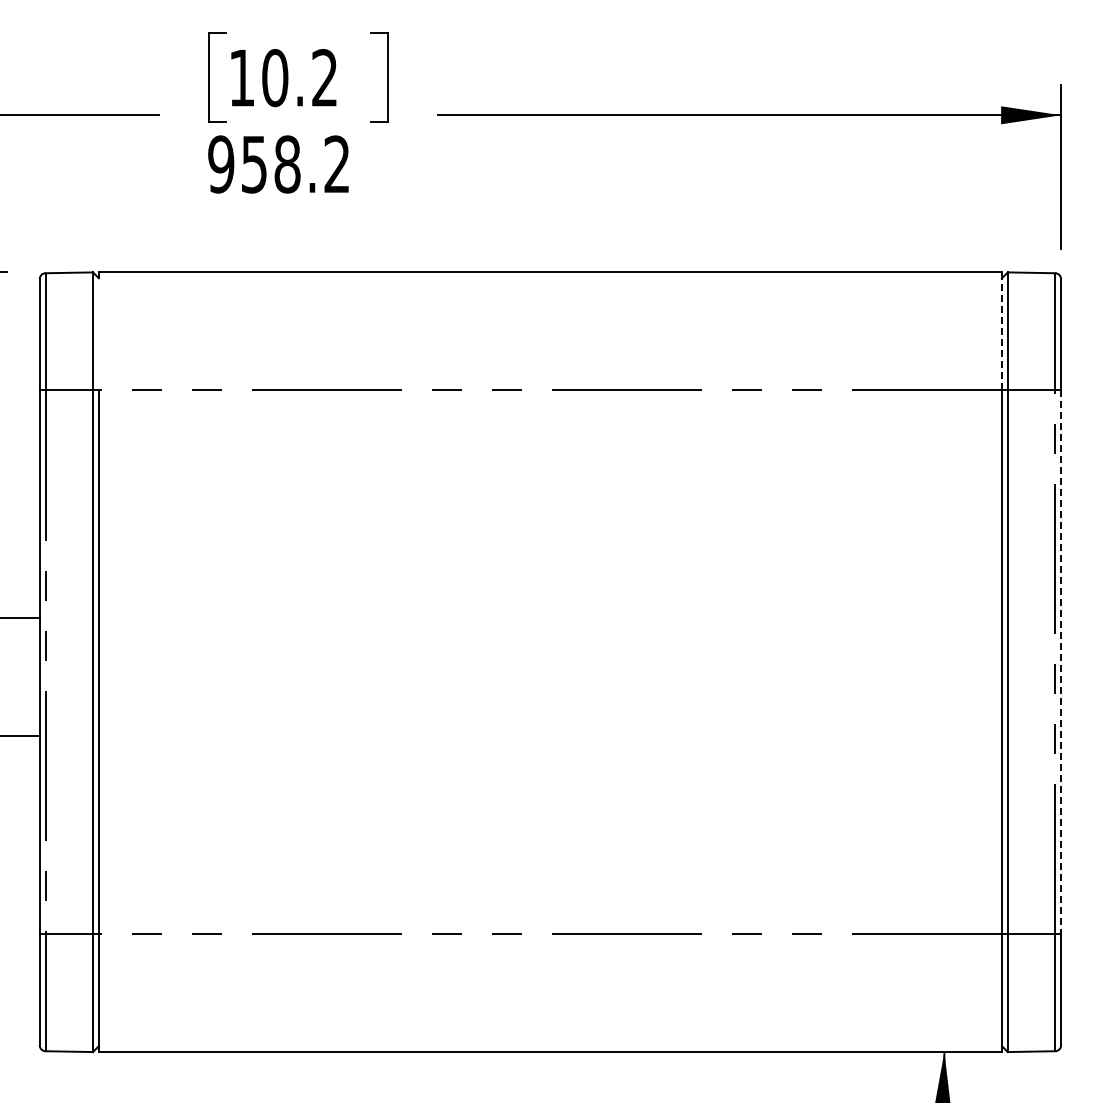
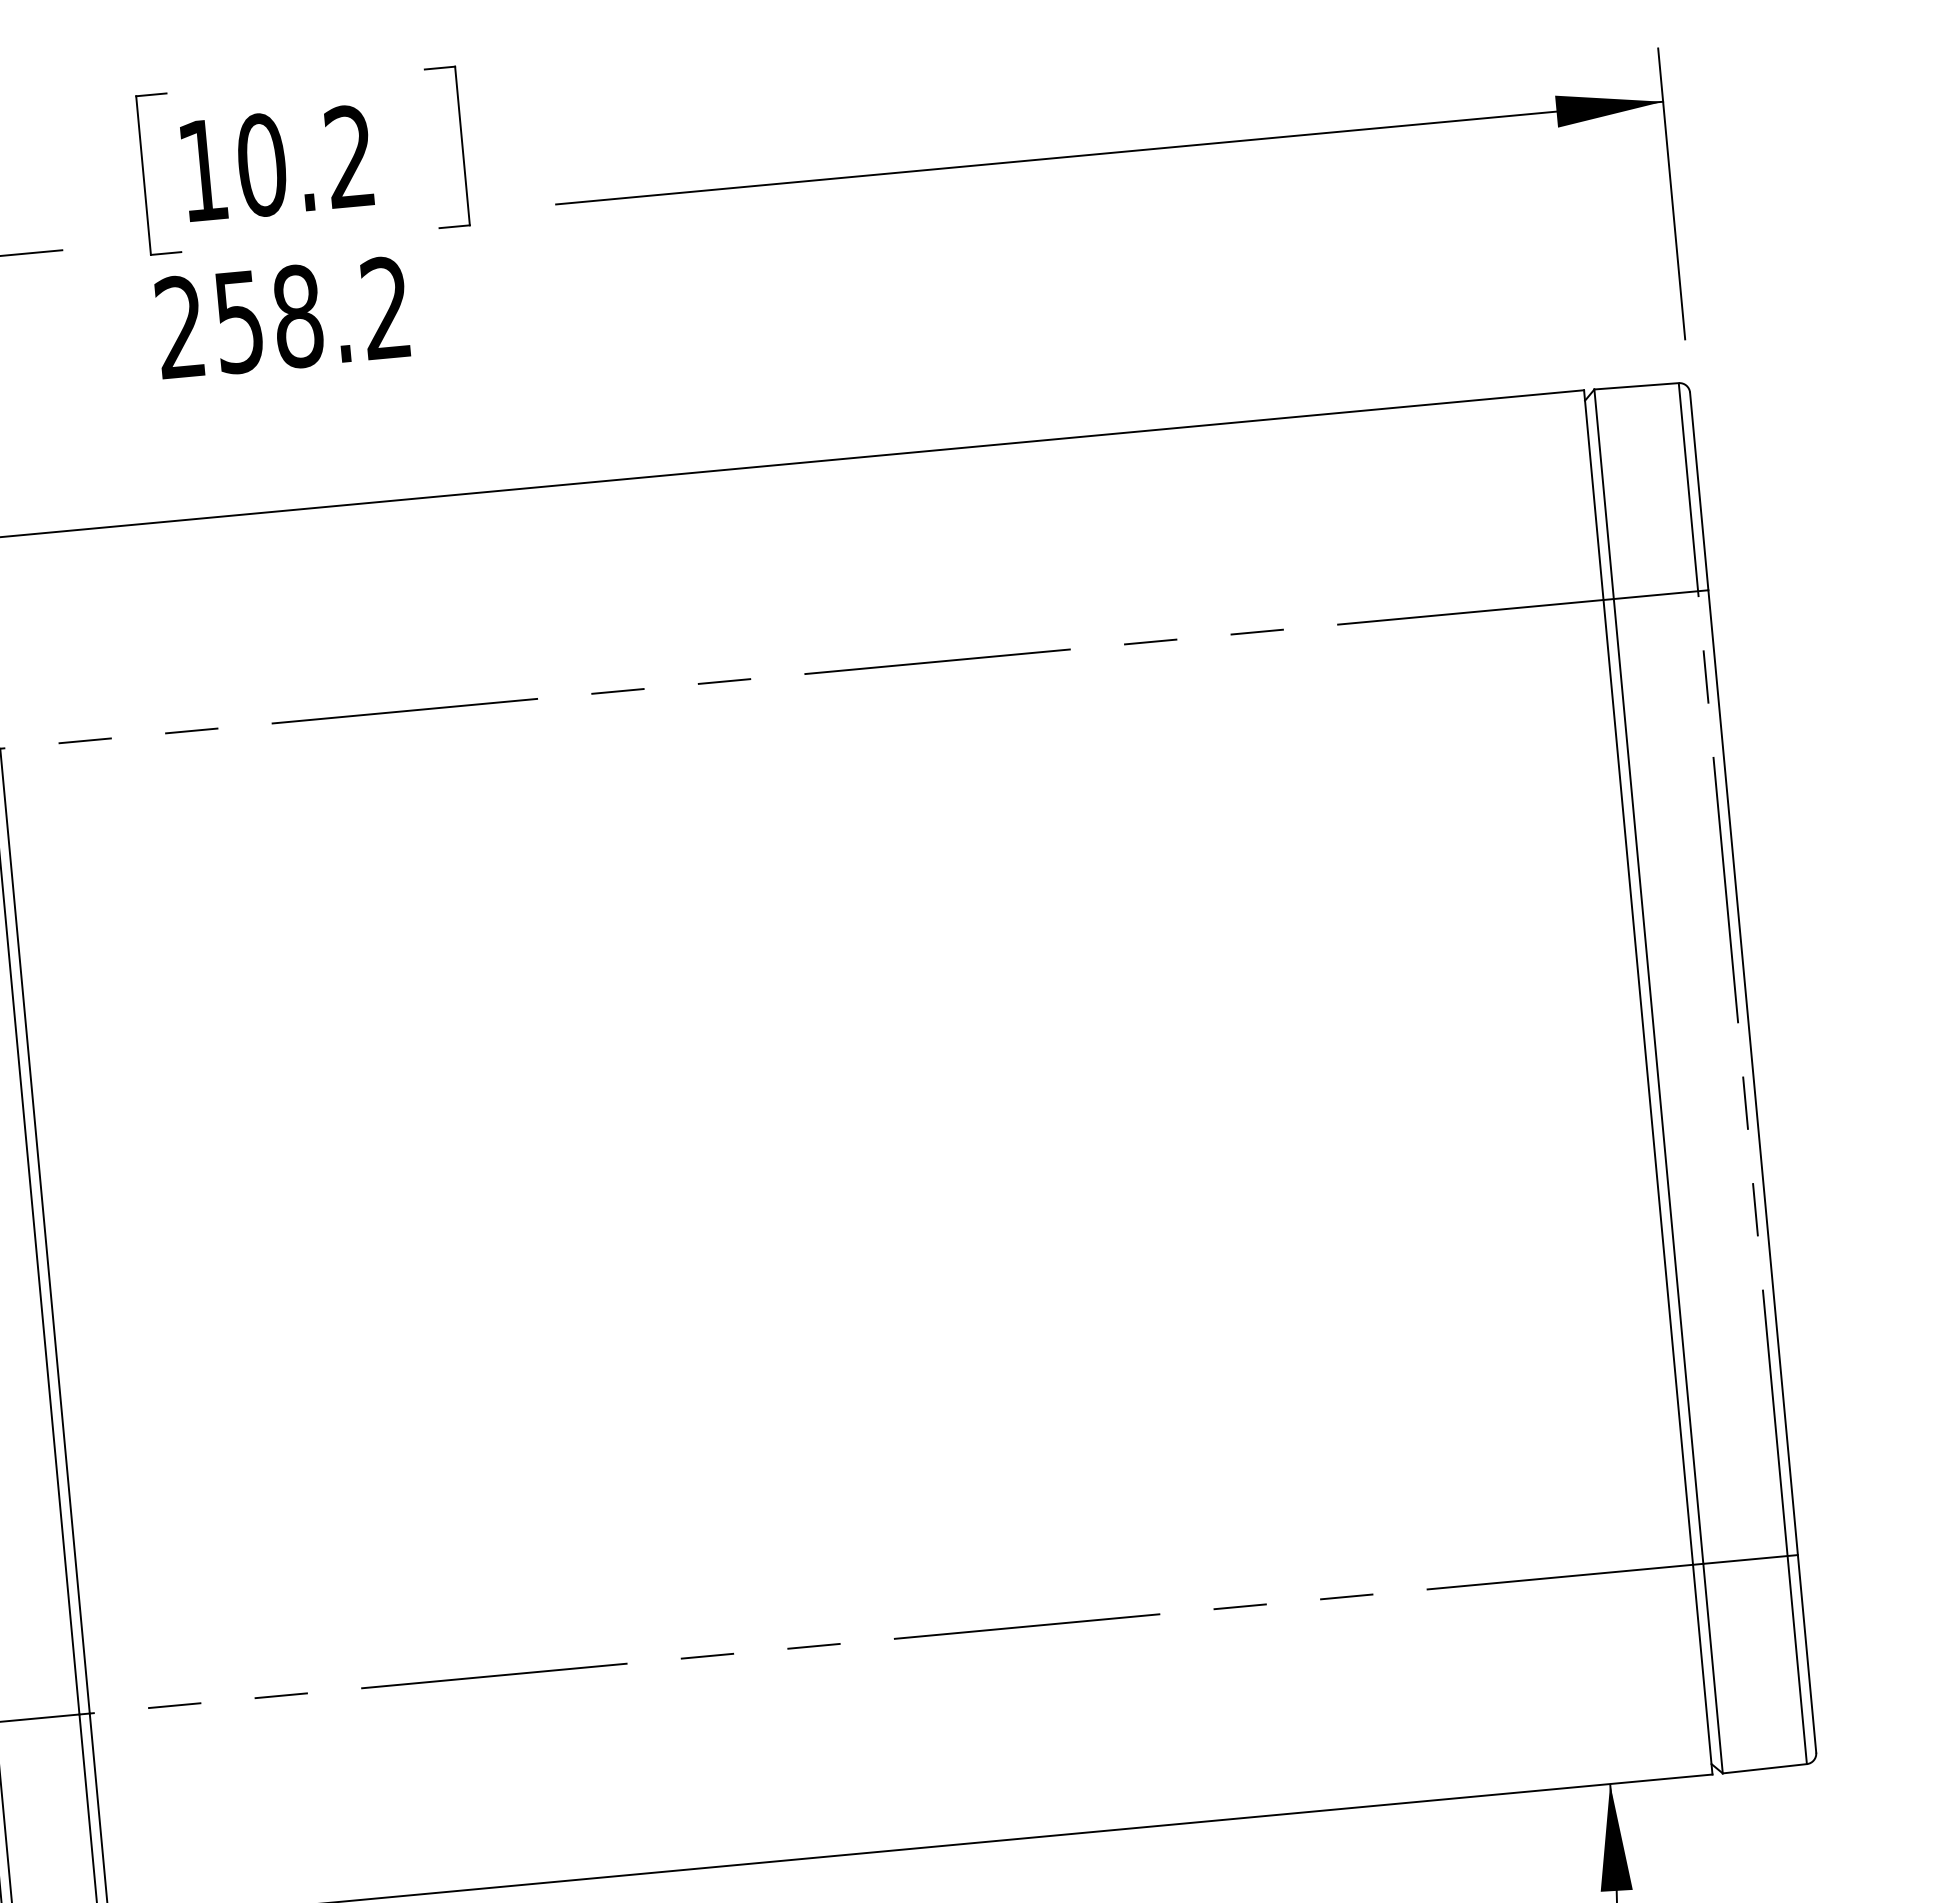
text: (221, 164) -> (180, 327), 958.2 -> 258.2
line: (1002, 330) -> (1594, 493), dashed -> solid
line: (1061, 662) -> (1753, 1073), dashed -> solid

